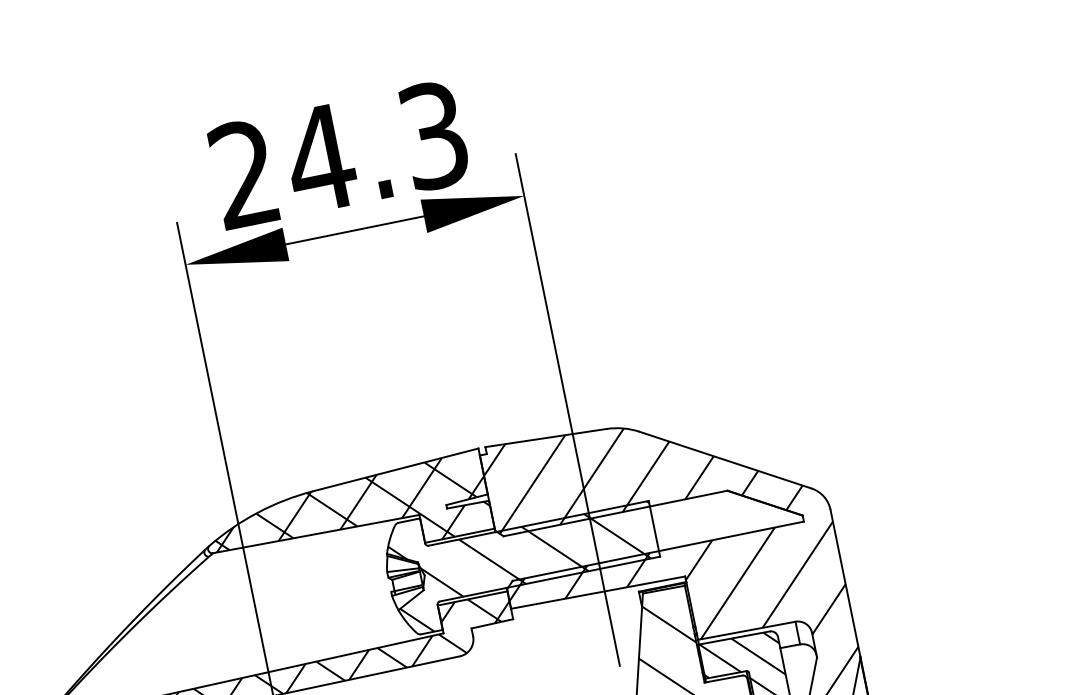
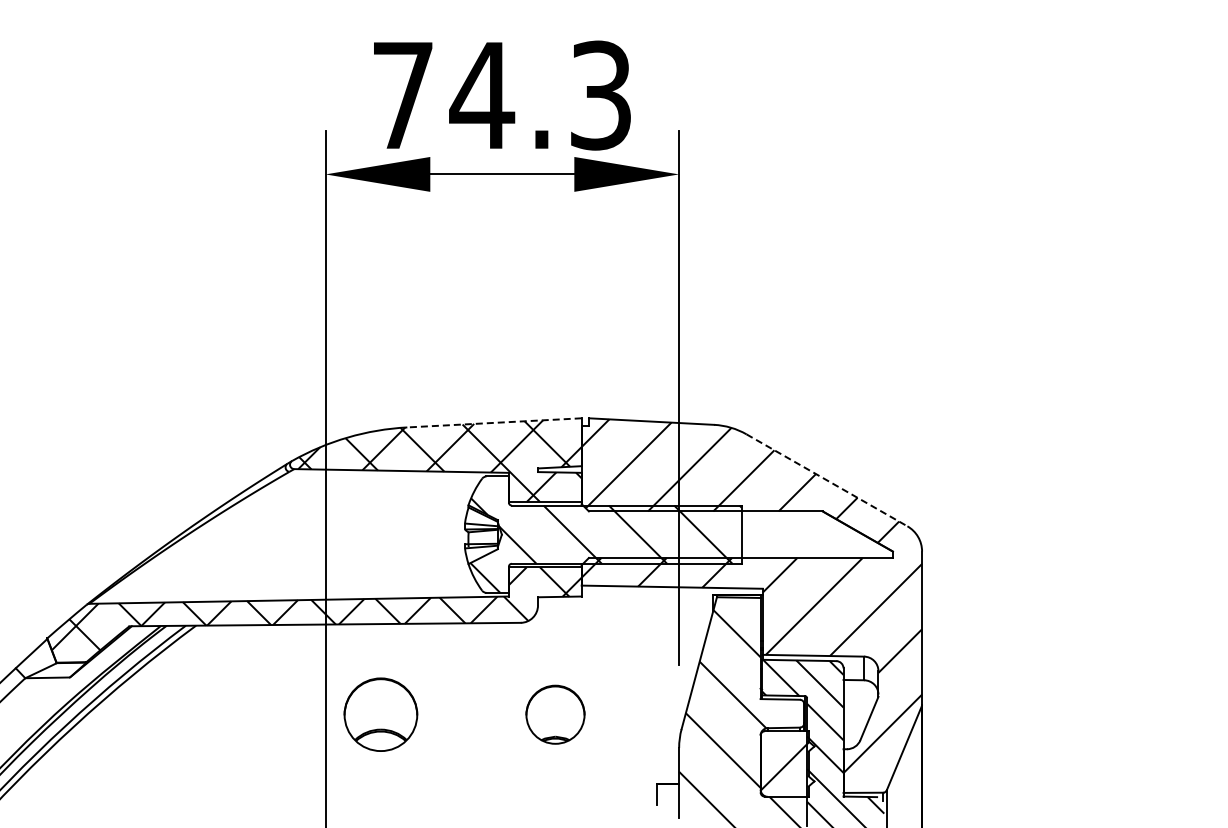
text: (243, 173) -> (402, 94), 24.3 -> 74.3
line: (725, 460) -> (826, 480), solid -> dashed
line: (395, 469) -> (494, 422), solid -> dashed

